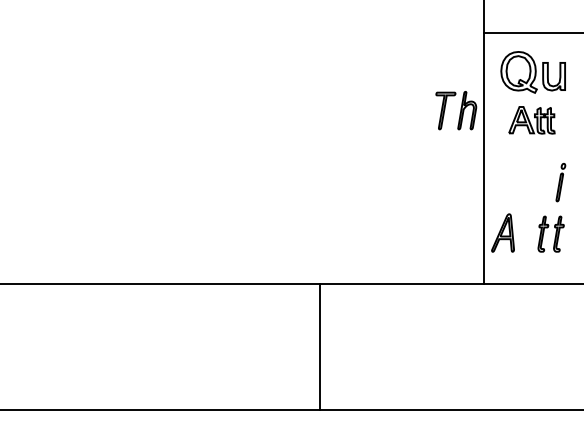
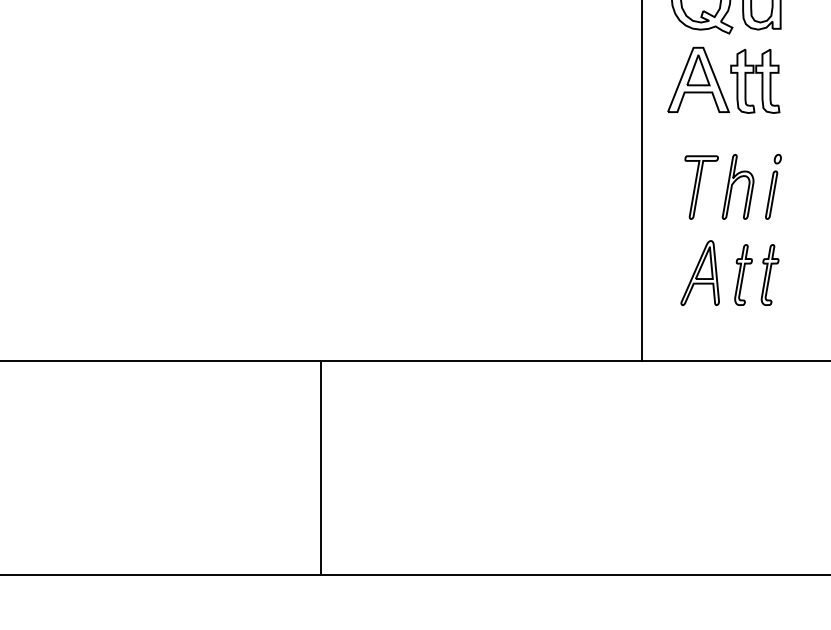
part: (456, 110) -> (719, 186), moved
part: (531, 120) -> (723, 80), size x1.43
part: (502, 232) -> (699, 272), moved
line: (319, 346) -> (319, 467), moved

